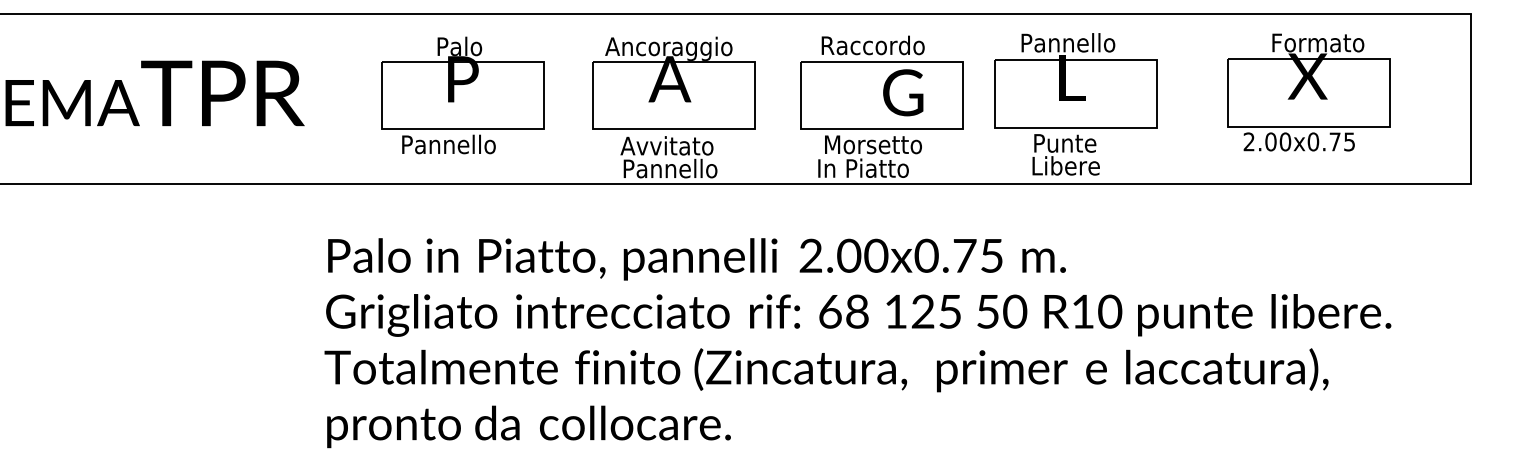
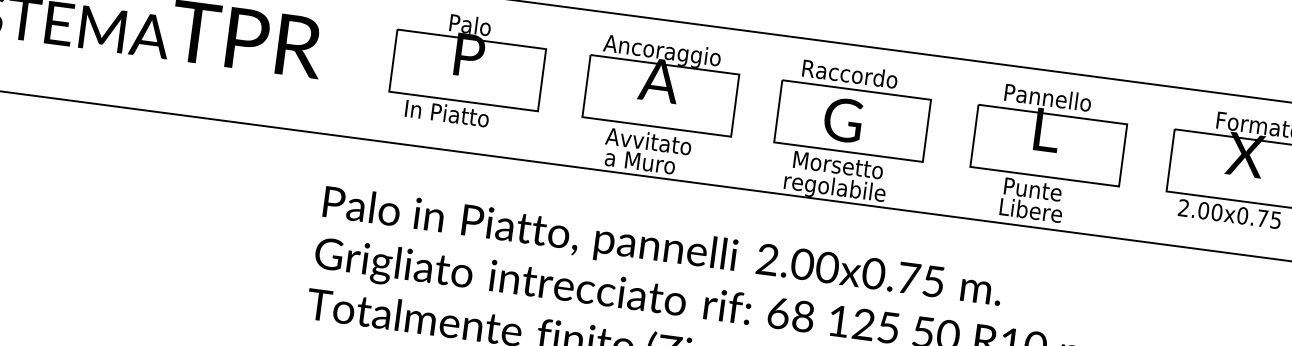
text: (903, 92) -> (843, 119), moved
part: (1075, 104) -> (1047, 155), moved
text: (449, 144) -> (449, 113), Pannello -> In Piatto
text: (670, 168) -> (649, 162), Pannello -> a Muro
text: (872, 170) -> (834, 188), In Piatto -> regolabile

